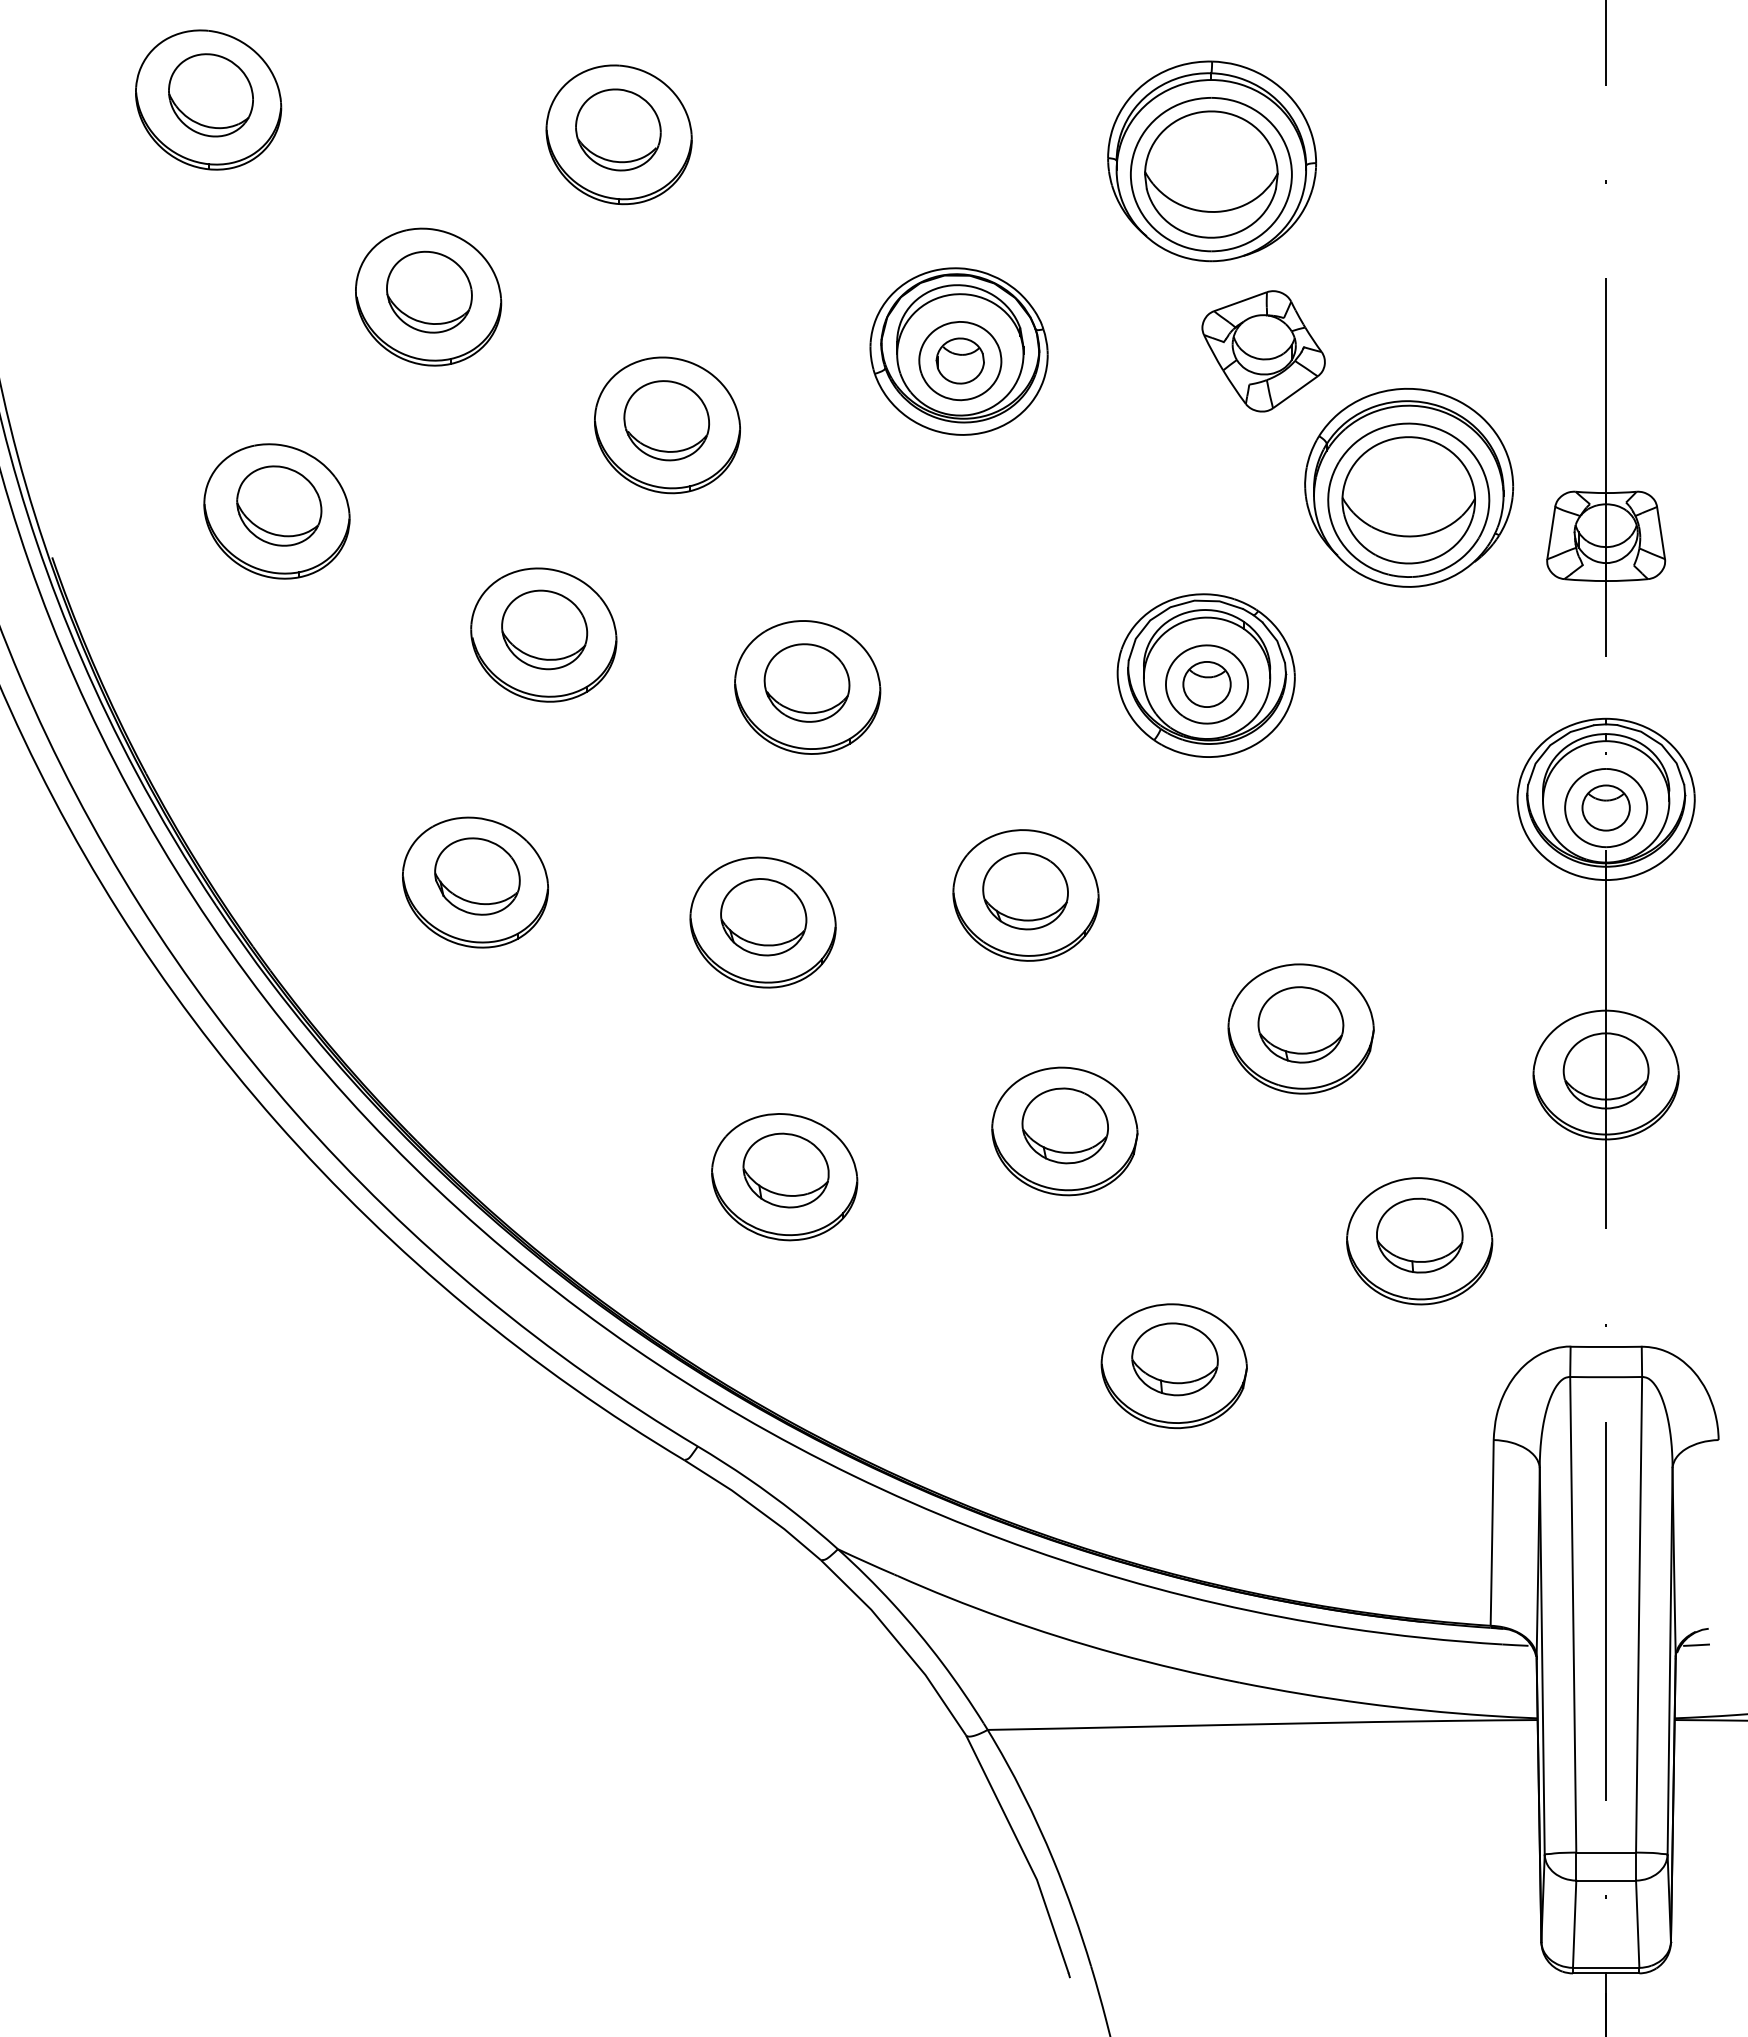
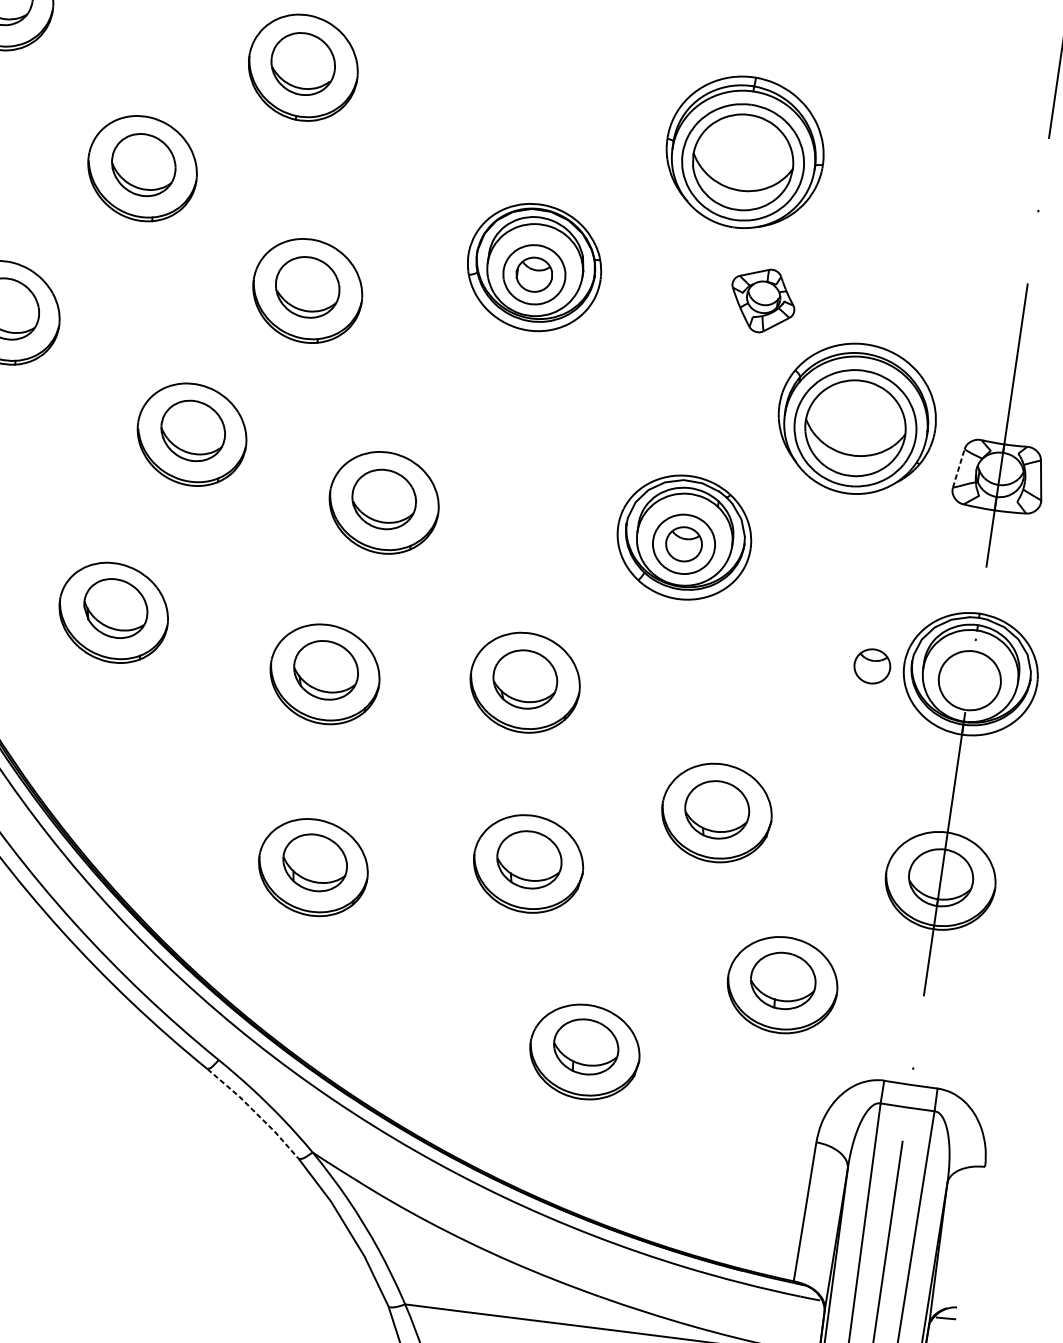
part: (1263, 351) -> (762, 300), size x0.7
line: (1551, 532) -> (959, 468), solid -> dashed
part: (1605, 807) -> (871, 665), moved
line: (755, 1508) -> (255, 1112), solid -> dashed

